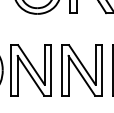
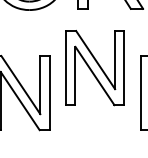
part: (81, 70) -> (94, 68), moved

